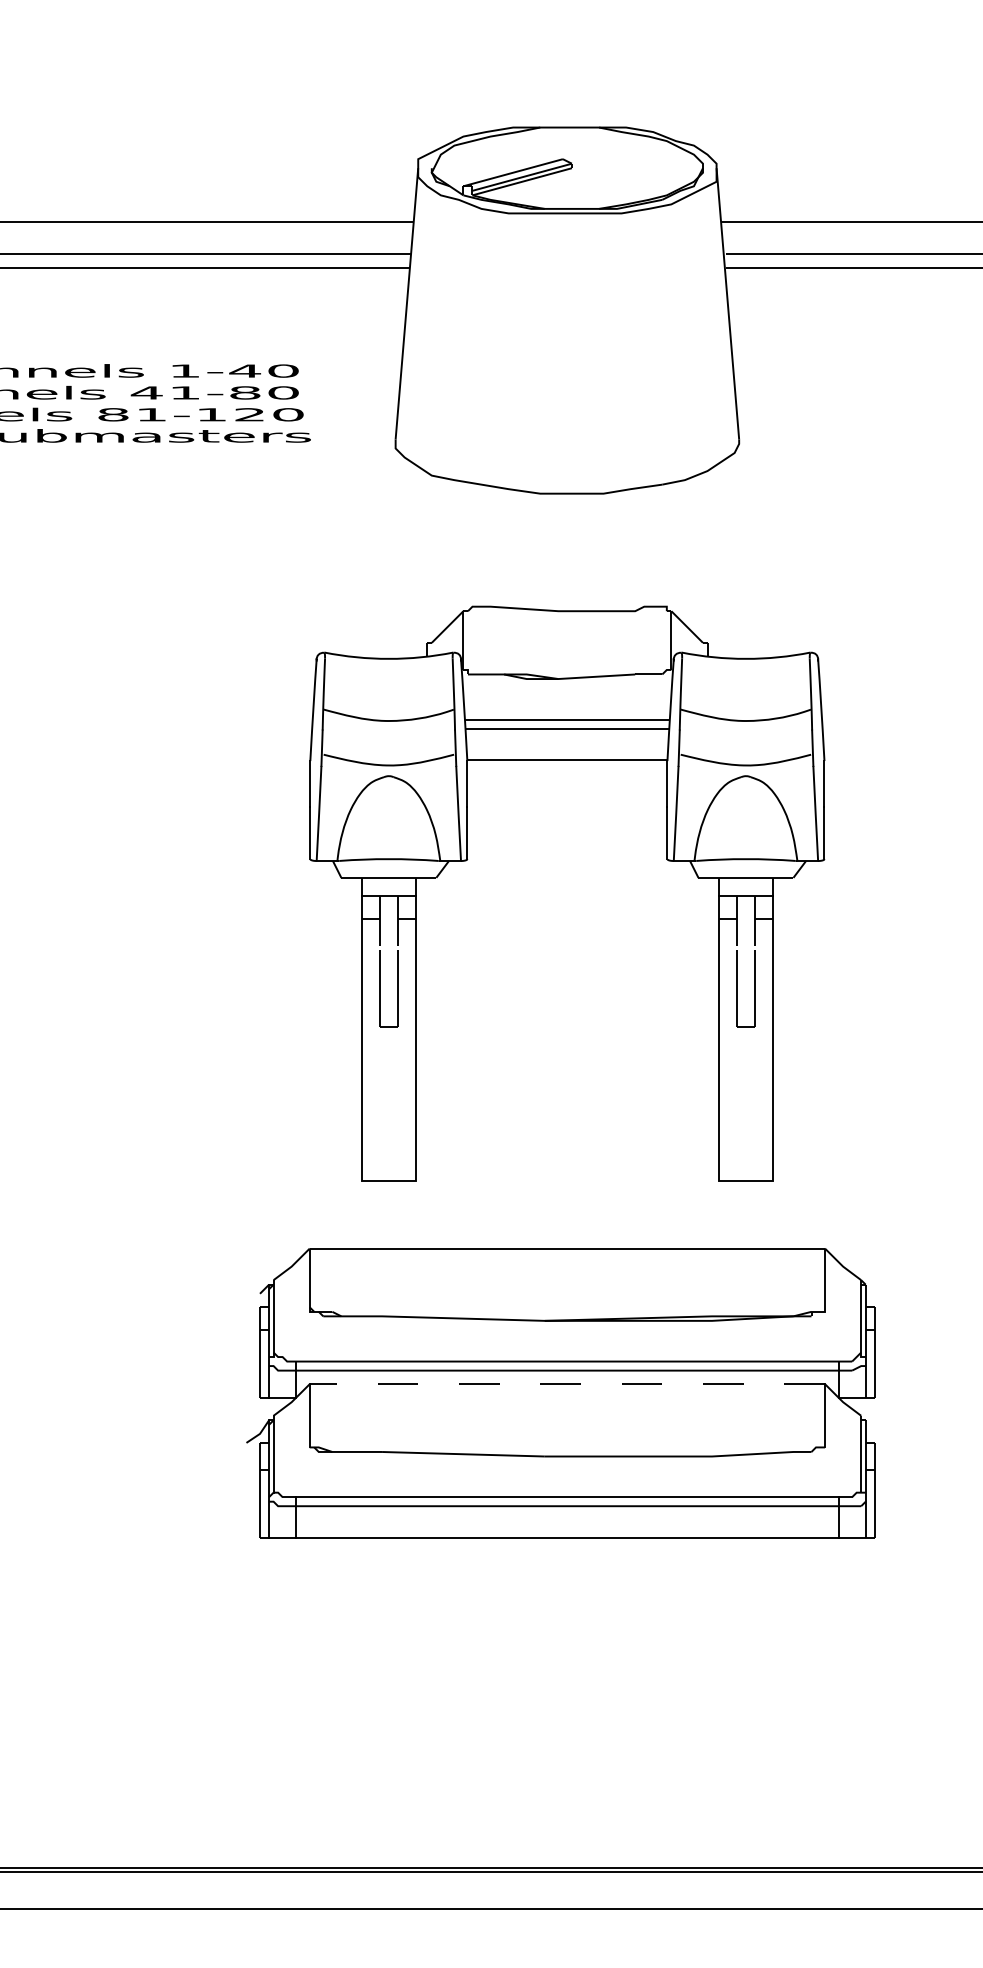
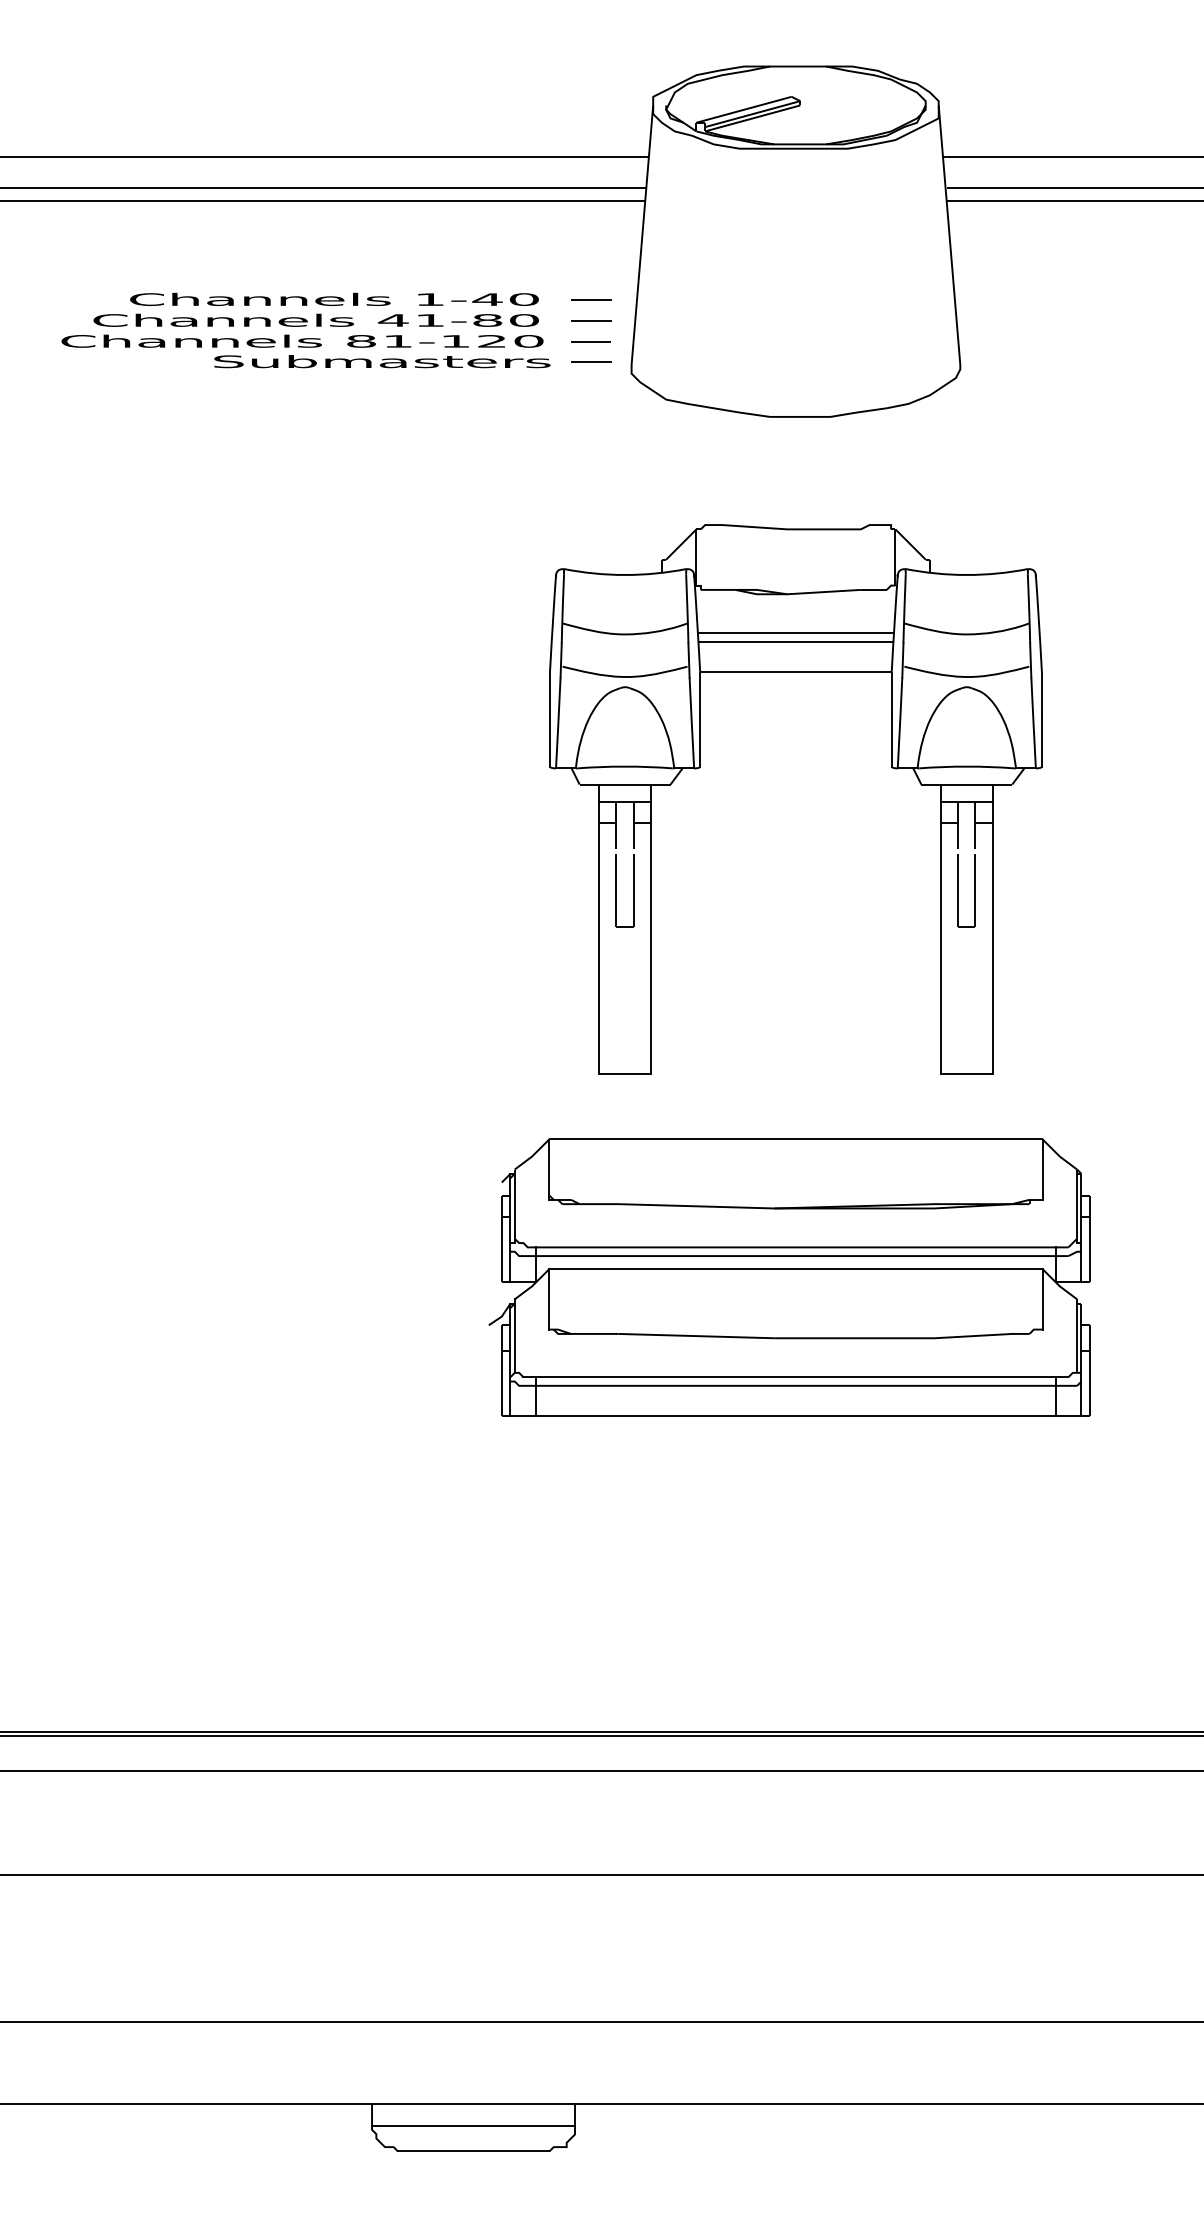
line: (353, 372) -> (591, 300), added
line: (353, 393) -> (591, 321), added
line: (352, 415) -> (590, 342), added
line: (353, 436) -> (591, 362), added
line: (566, 1384) -> (795, 1269), dashed -> solid

